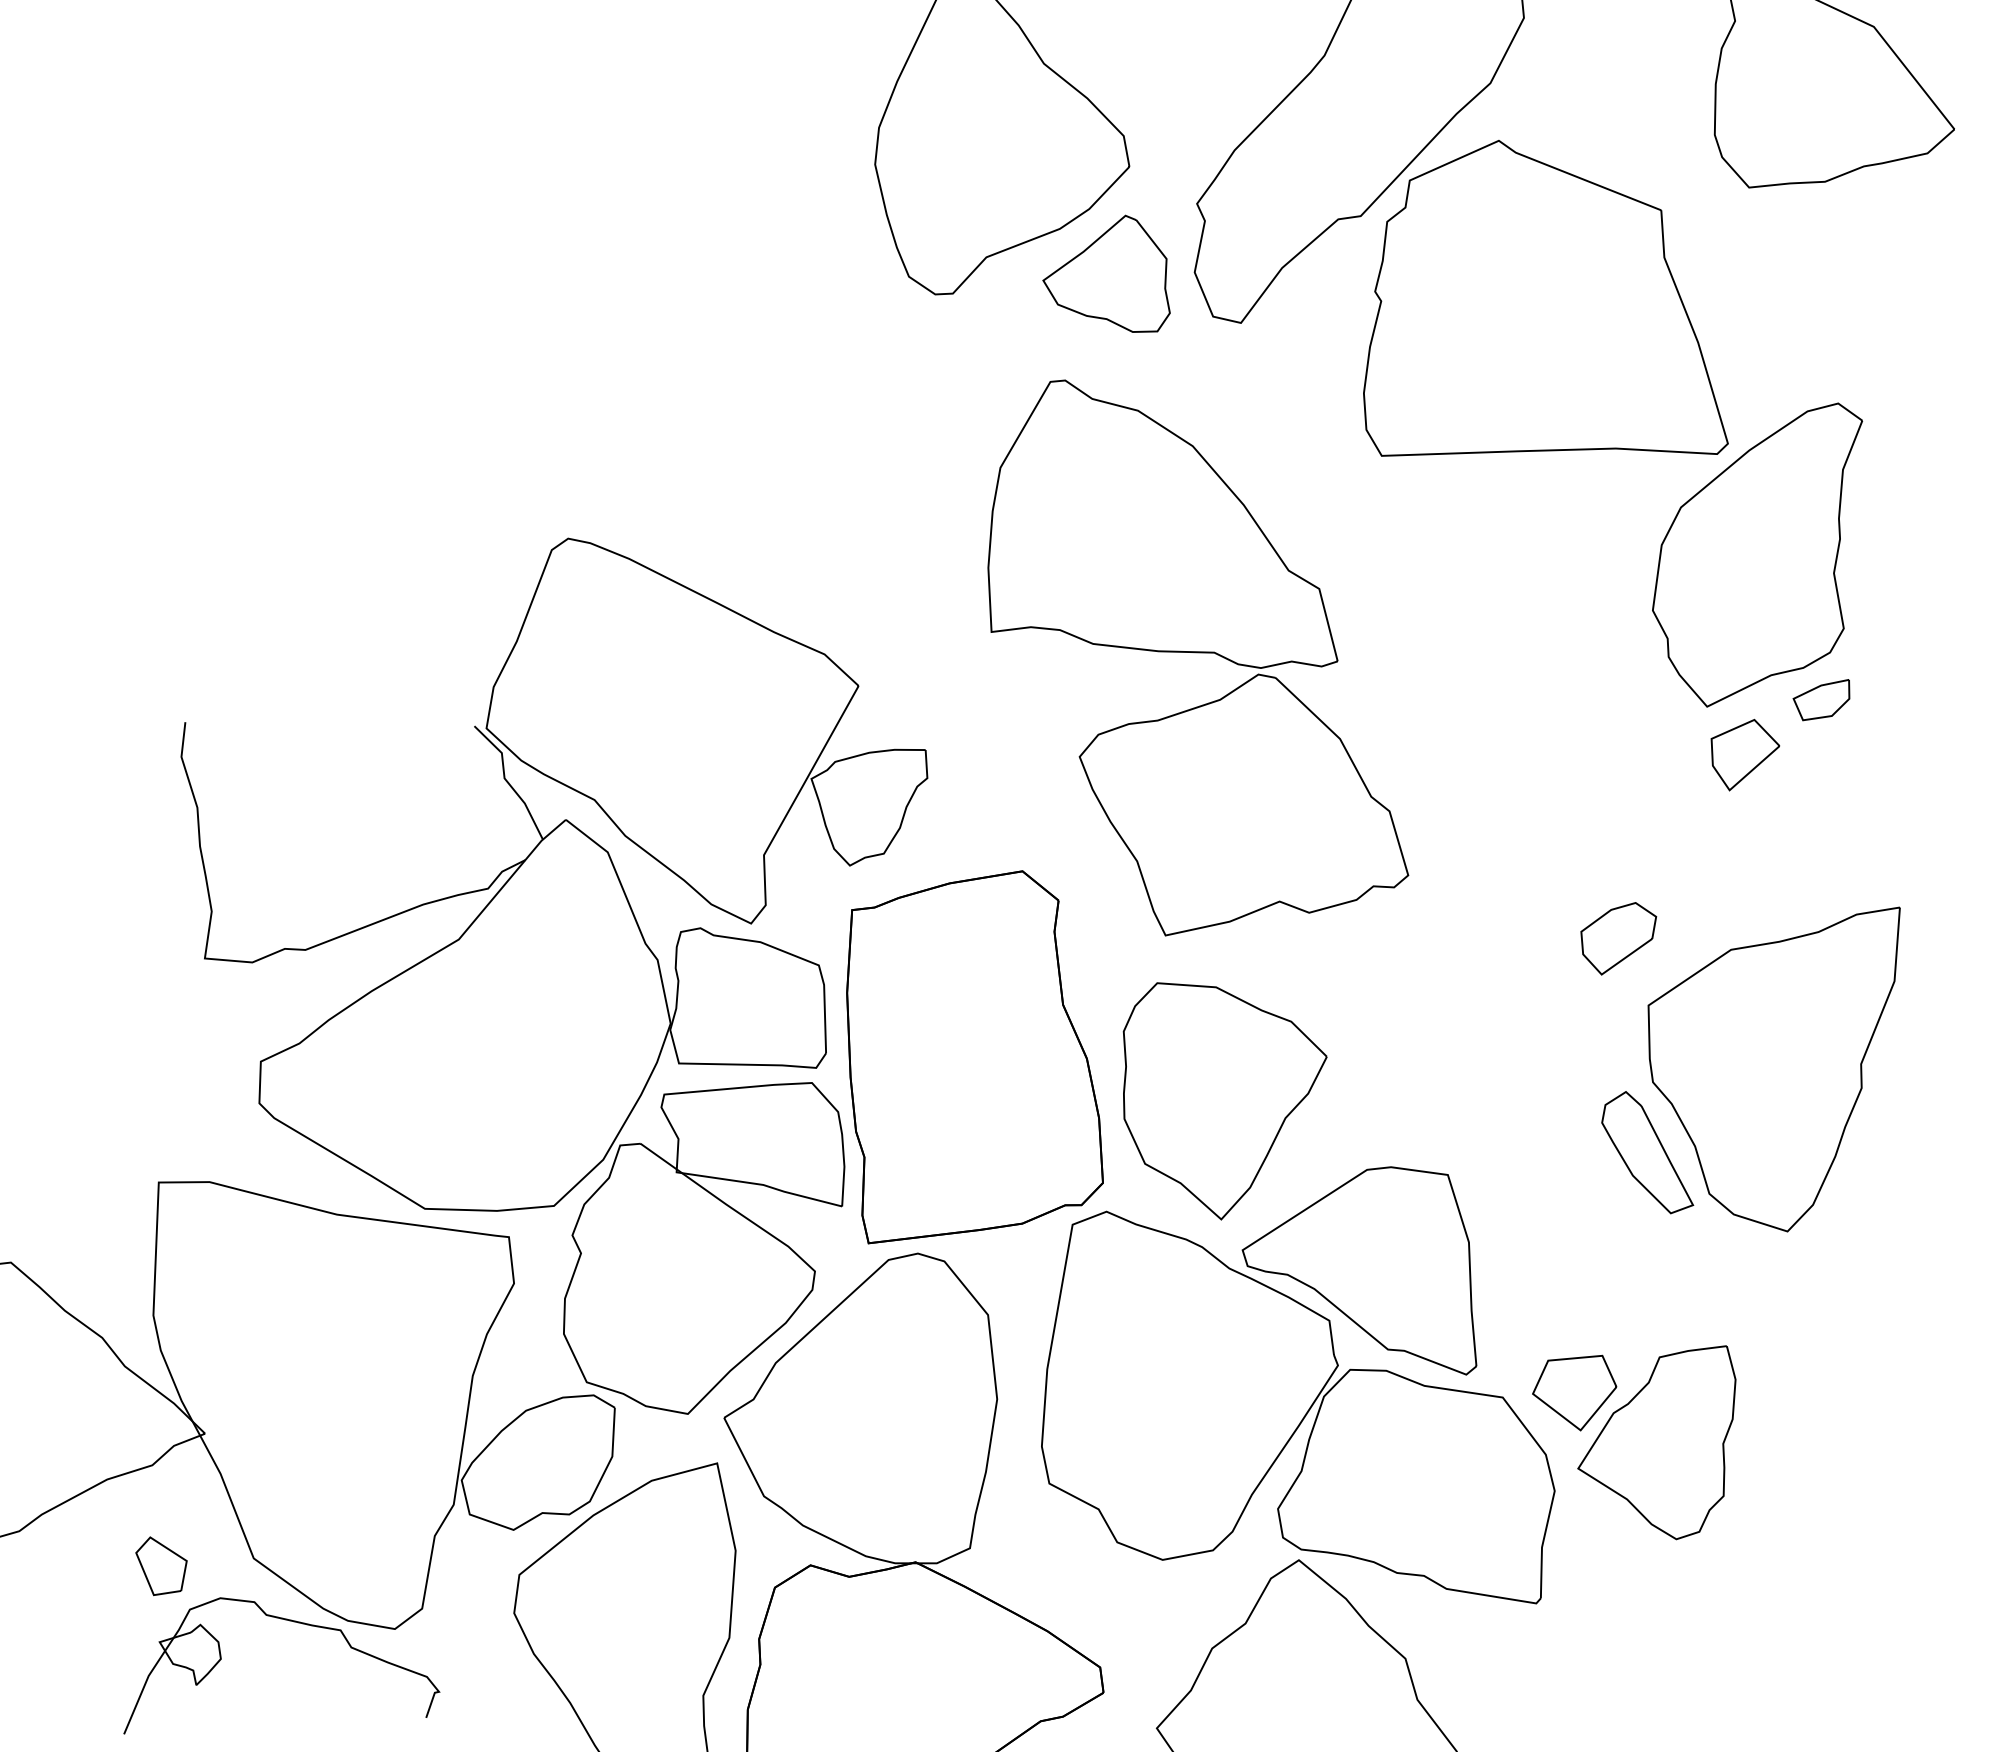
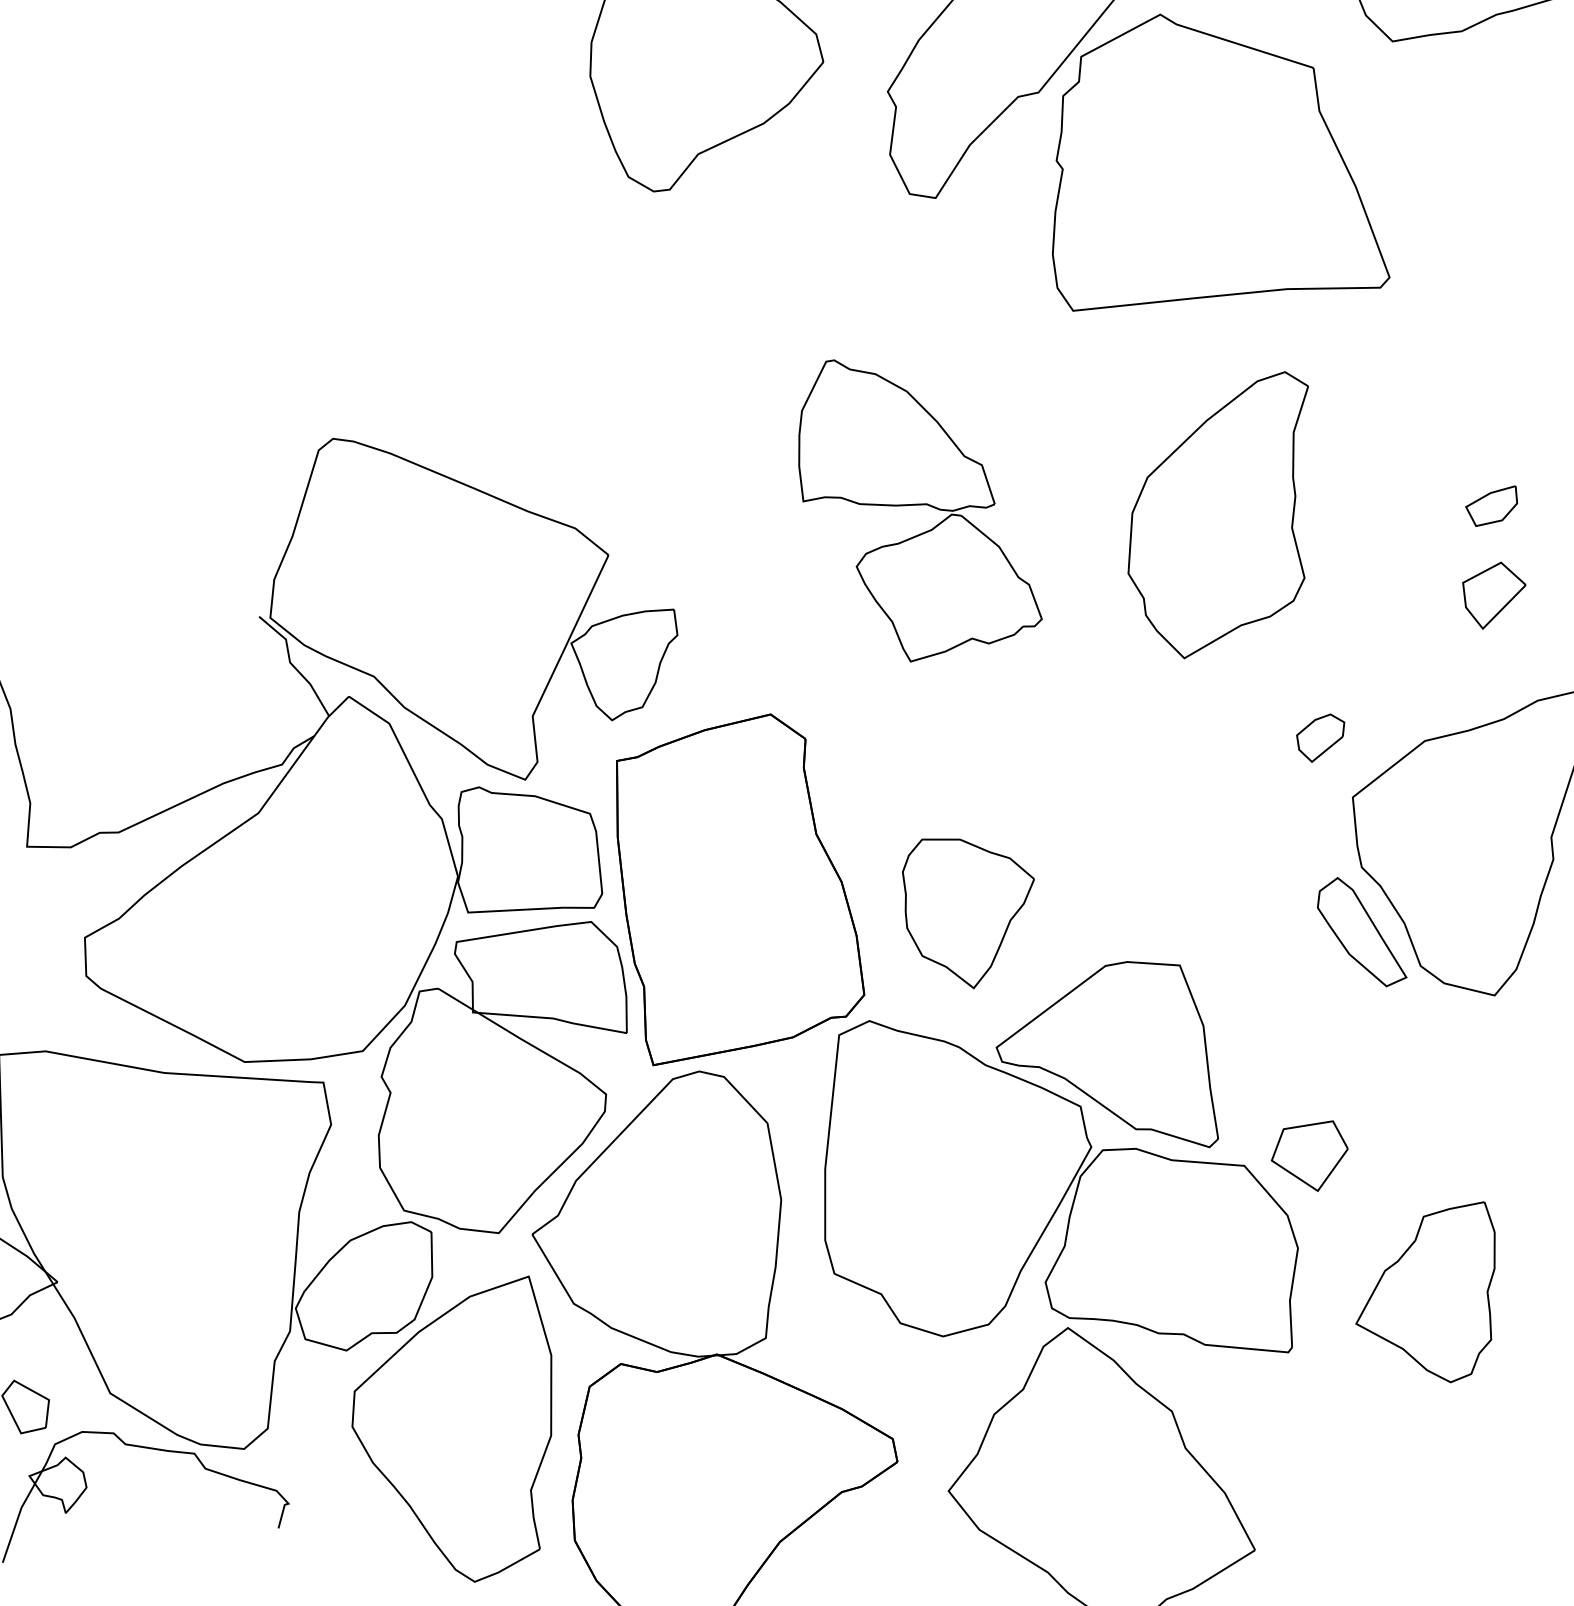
part: (1106, 273) -> (809, 161), removed
part: (1757, 554) -> (1220, 515), moved
part: (1198, 657) -> (918, 507), size x0.6
part: (1745, 755) -> (1495, 595), moved
part: (1618, 938) -> (1321, 737), size x0.7
part: (1224, 1101) -> (970, 912), size x0.7
part: (1656, 1442) -> (1426, 1294), moved

